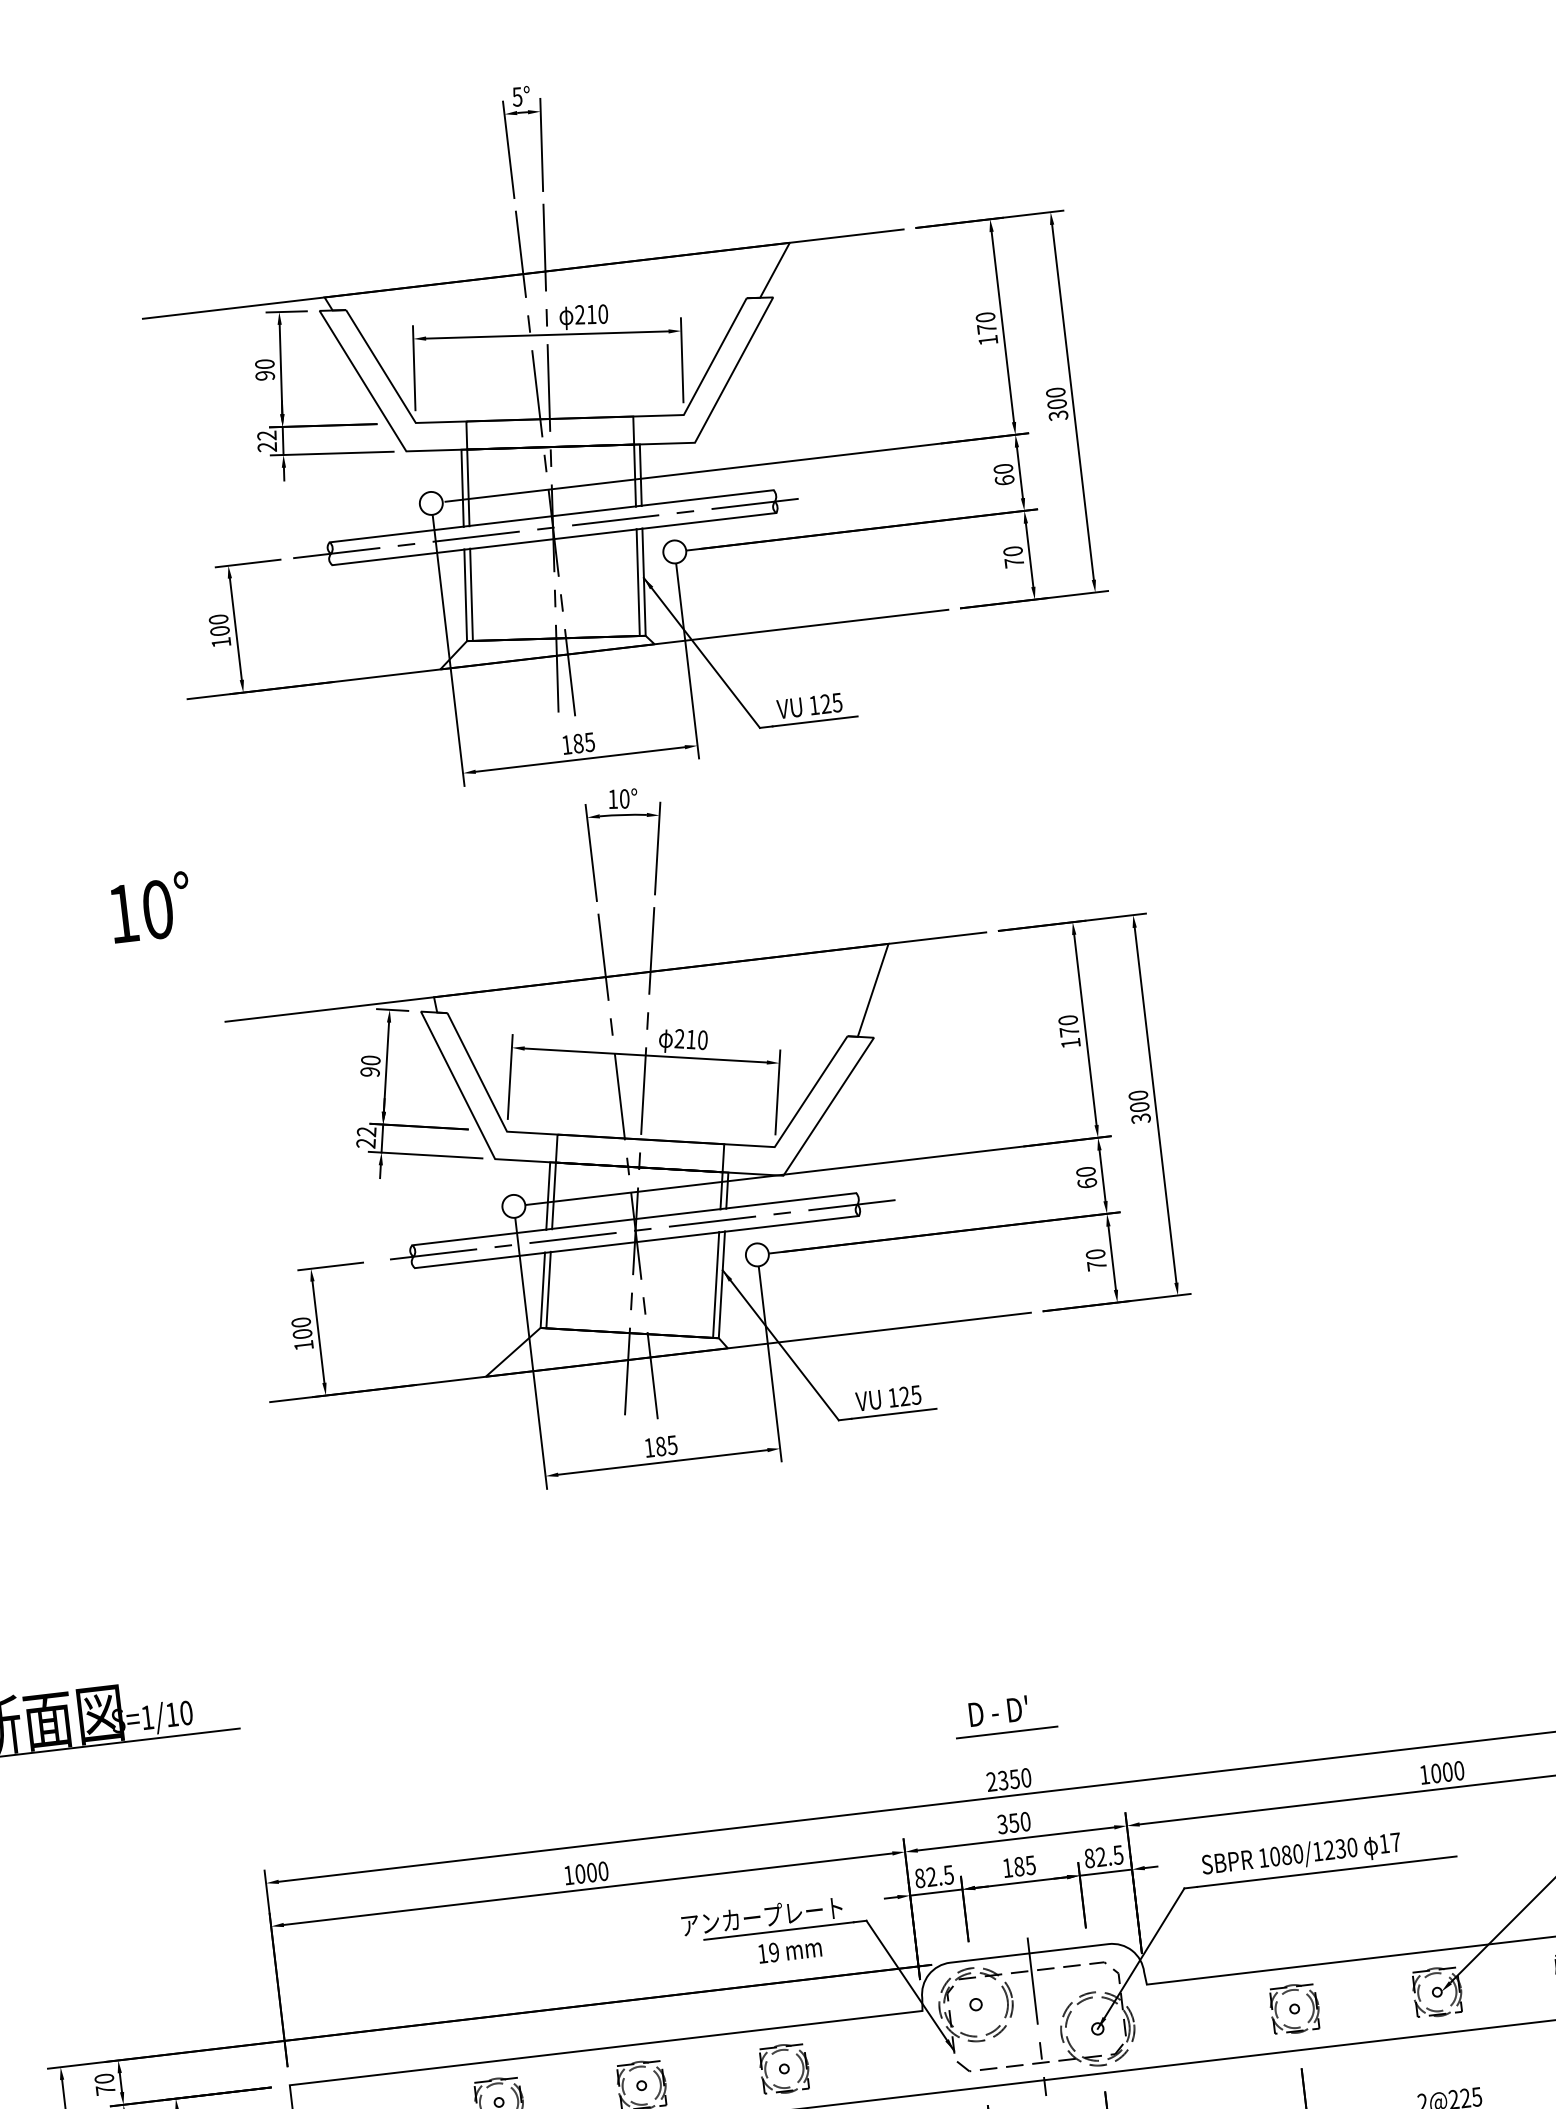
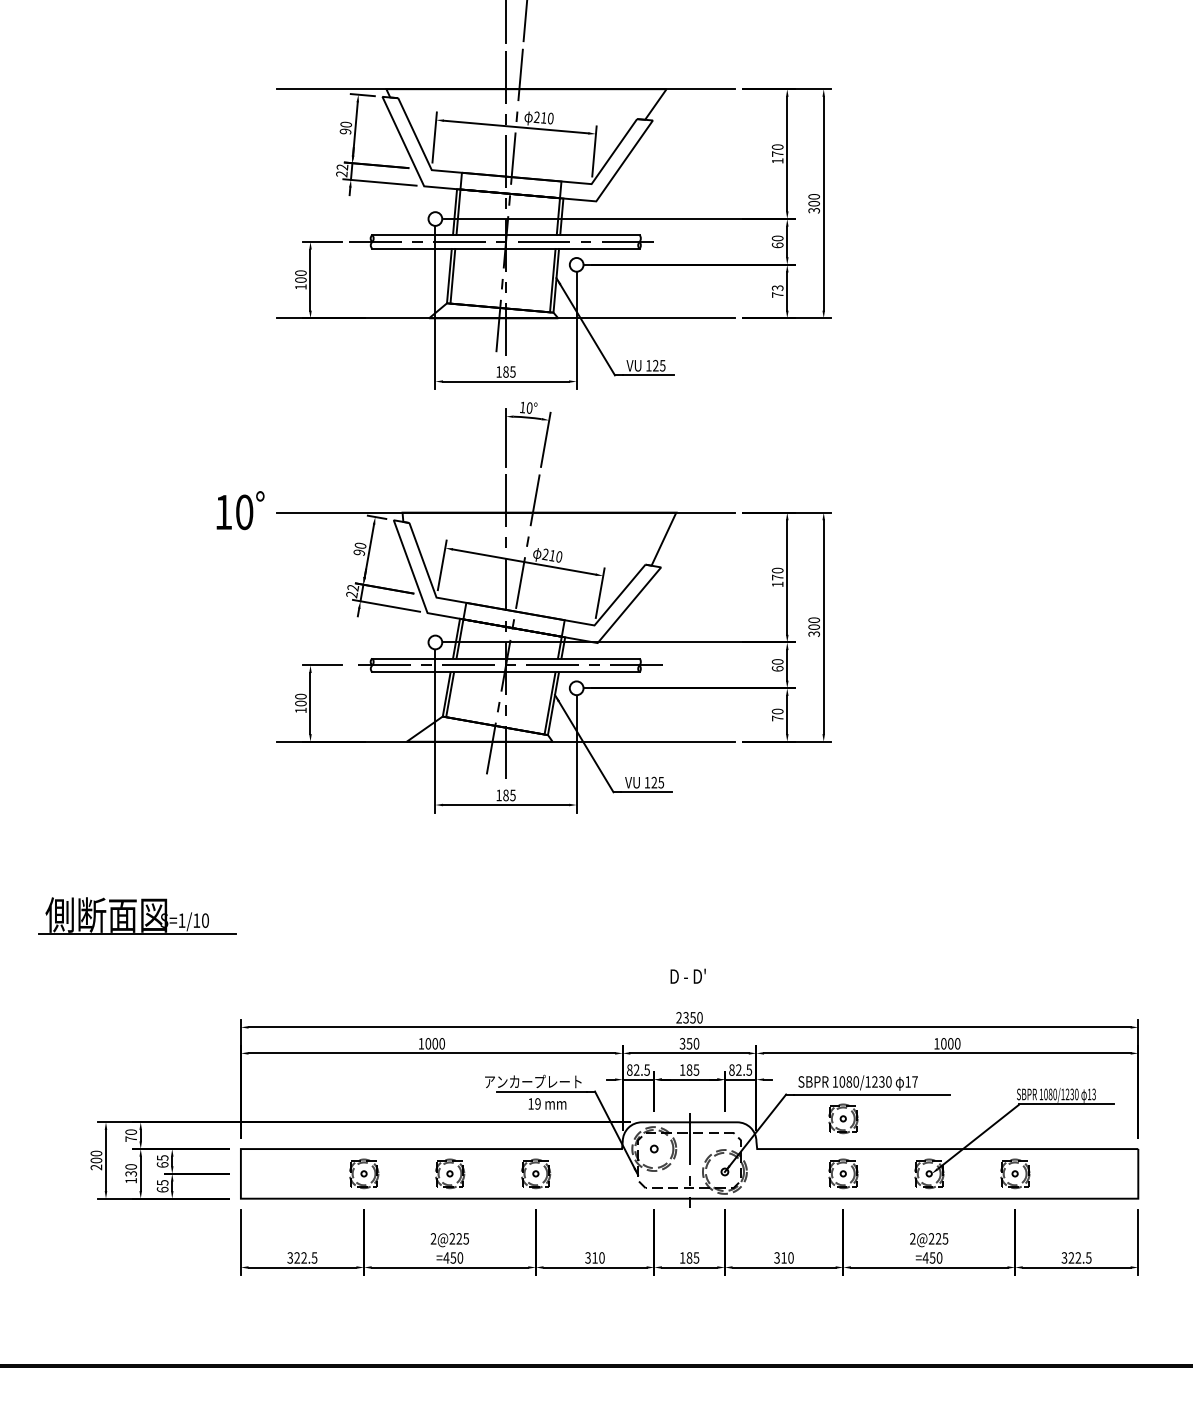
text: (1012, 550) -> (777, 287), 70 -> 73
text: (150, 907) -> (240, 510), moved
line: (1006, 1732) -> (691, 989), removed
part: (1284, 1917) -> (843, 1118), added

